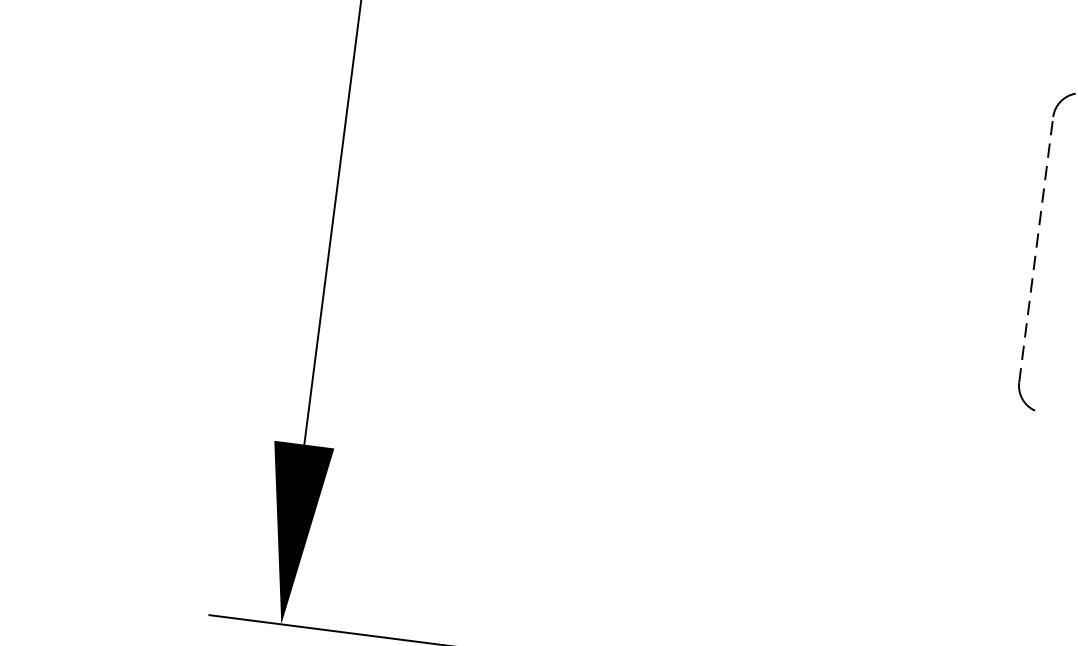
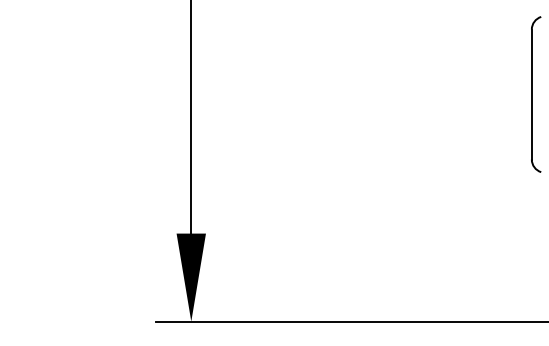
line: (1035, 249) -> (531, 94), dashed -> solid

